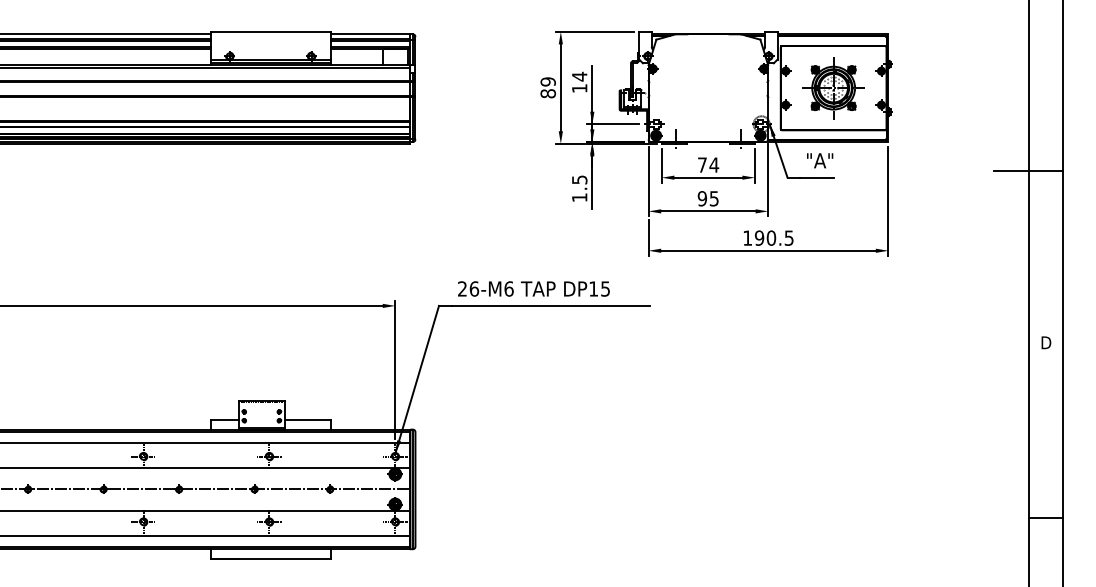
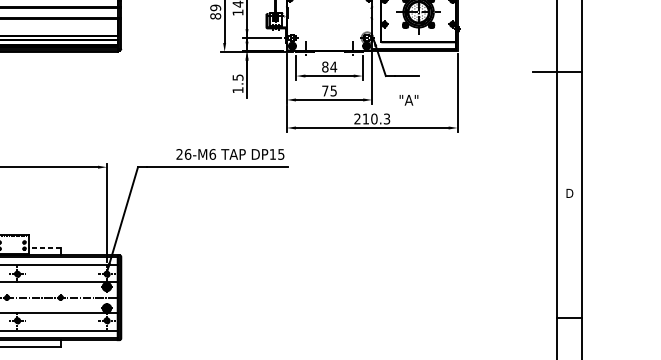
text: (820, 160) -> (409, 100), moved
text: (702, 164) -> (325, 66), 74 -> 84
text: (702, 198) -> (325, 90), 95 -> 75
text: (768, 237) -> (372, 118), 190.5 -> 210.3
text: (533, 288) -> (230, 154), moved
line: (307, 420) -> (44, 248), solid -> dashed

